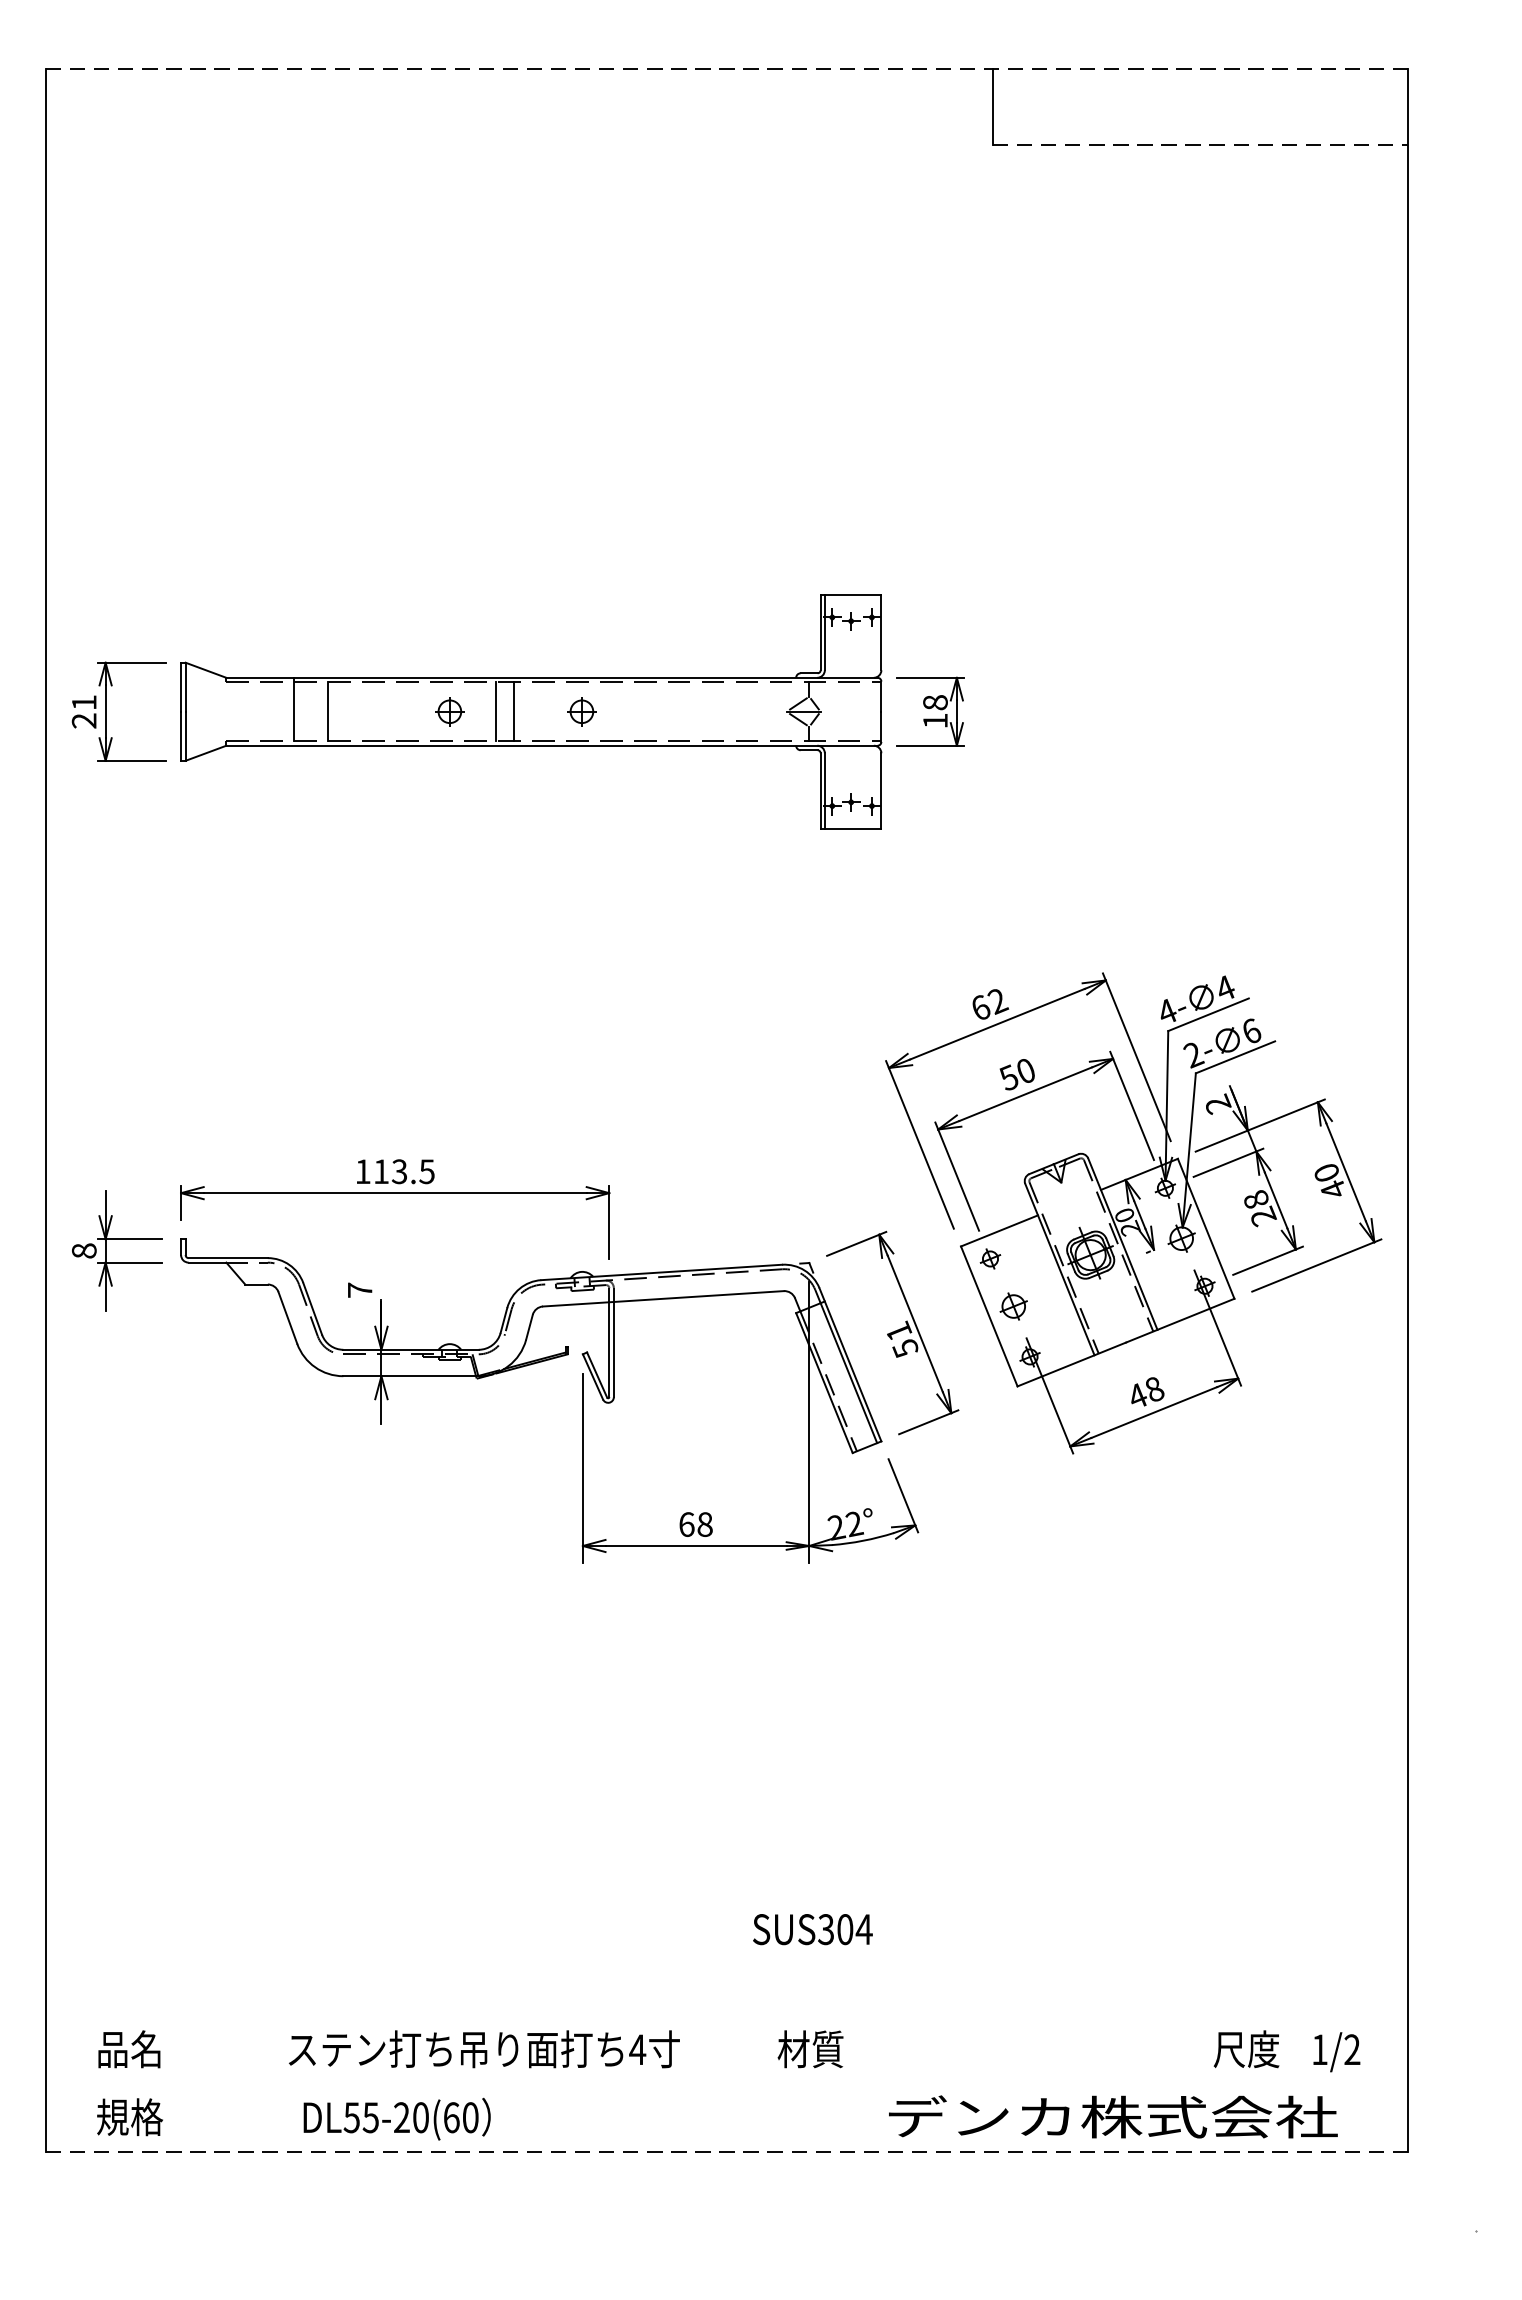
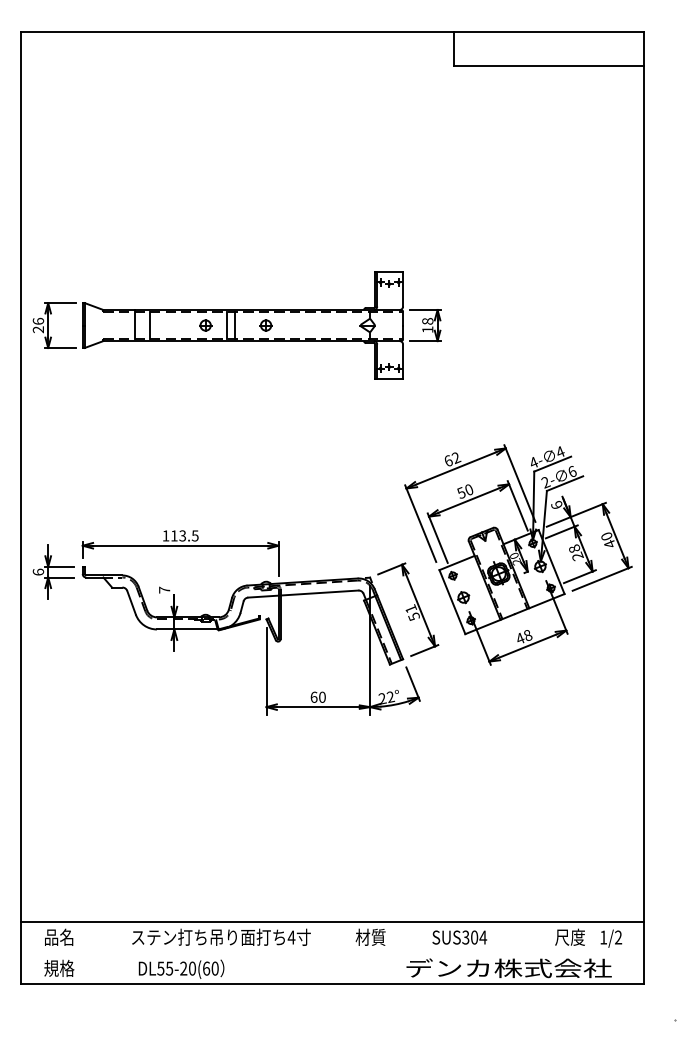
line: (727, 68) -> (332, 31), dashed -> solid
line: (1201, 145) -> (549, 66), dashed -> solid
text: (84, 700) -> (38, 320), 21 -> 26
text: (1219, 1102) -> (557, 504), 2 -> 6
text: (82, 1249) -> (37, 571), 8 -> 6
text: (705, 1524) -> (322, 697), 68 -> 60
text: (812, 1929) -> (459, 937), moved
line: (724, 2016) -> (331, 922), added
line: (727, 2152) -> (332, 984), dashed -> solid

